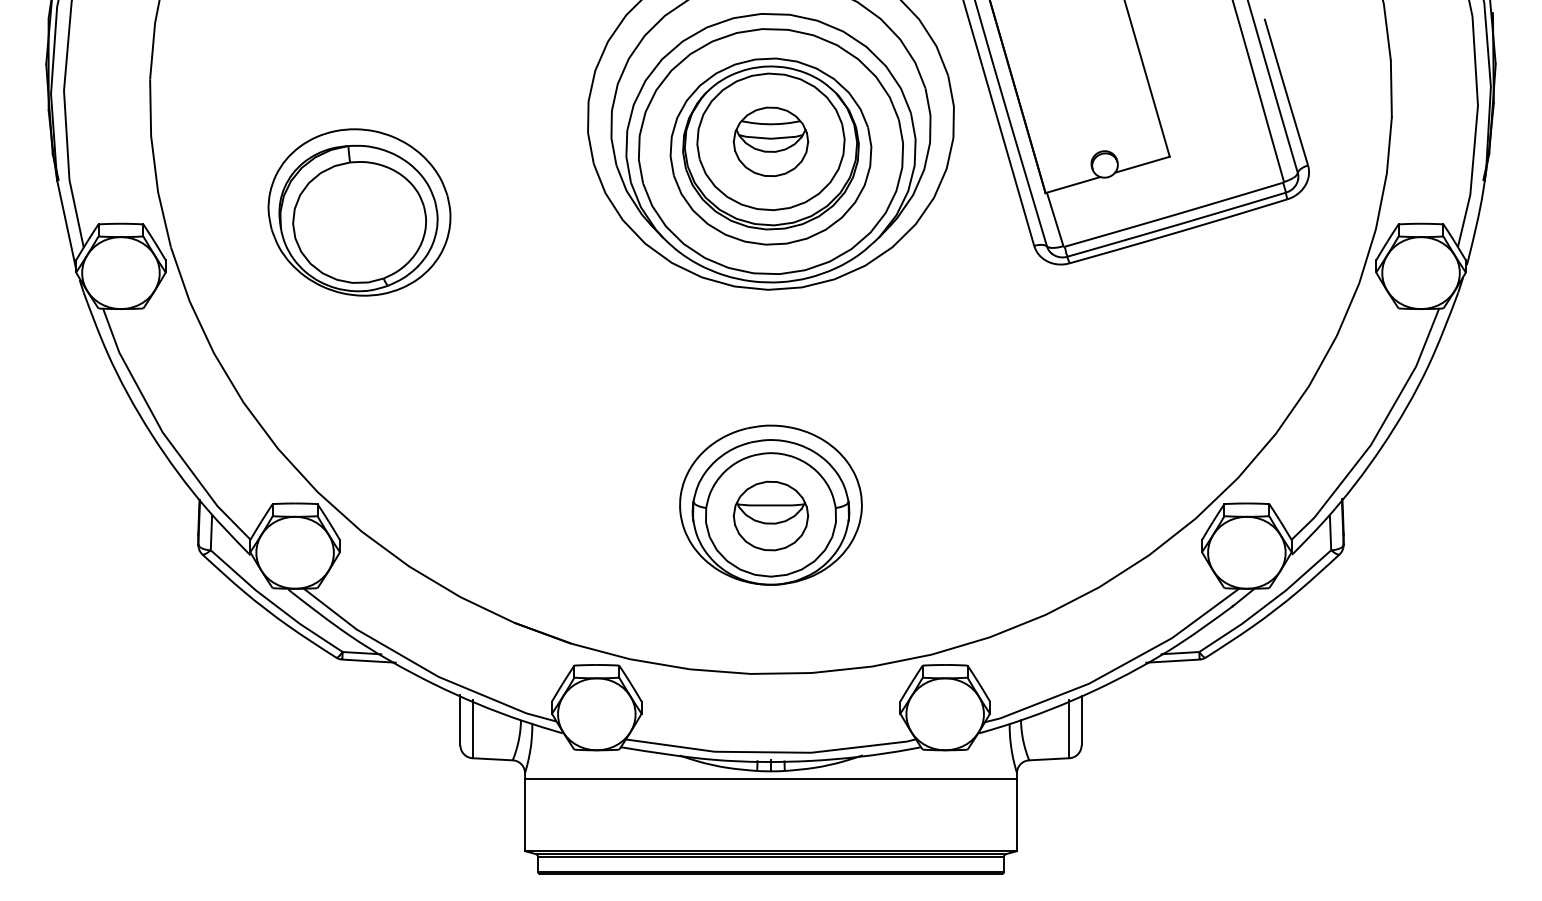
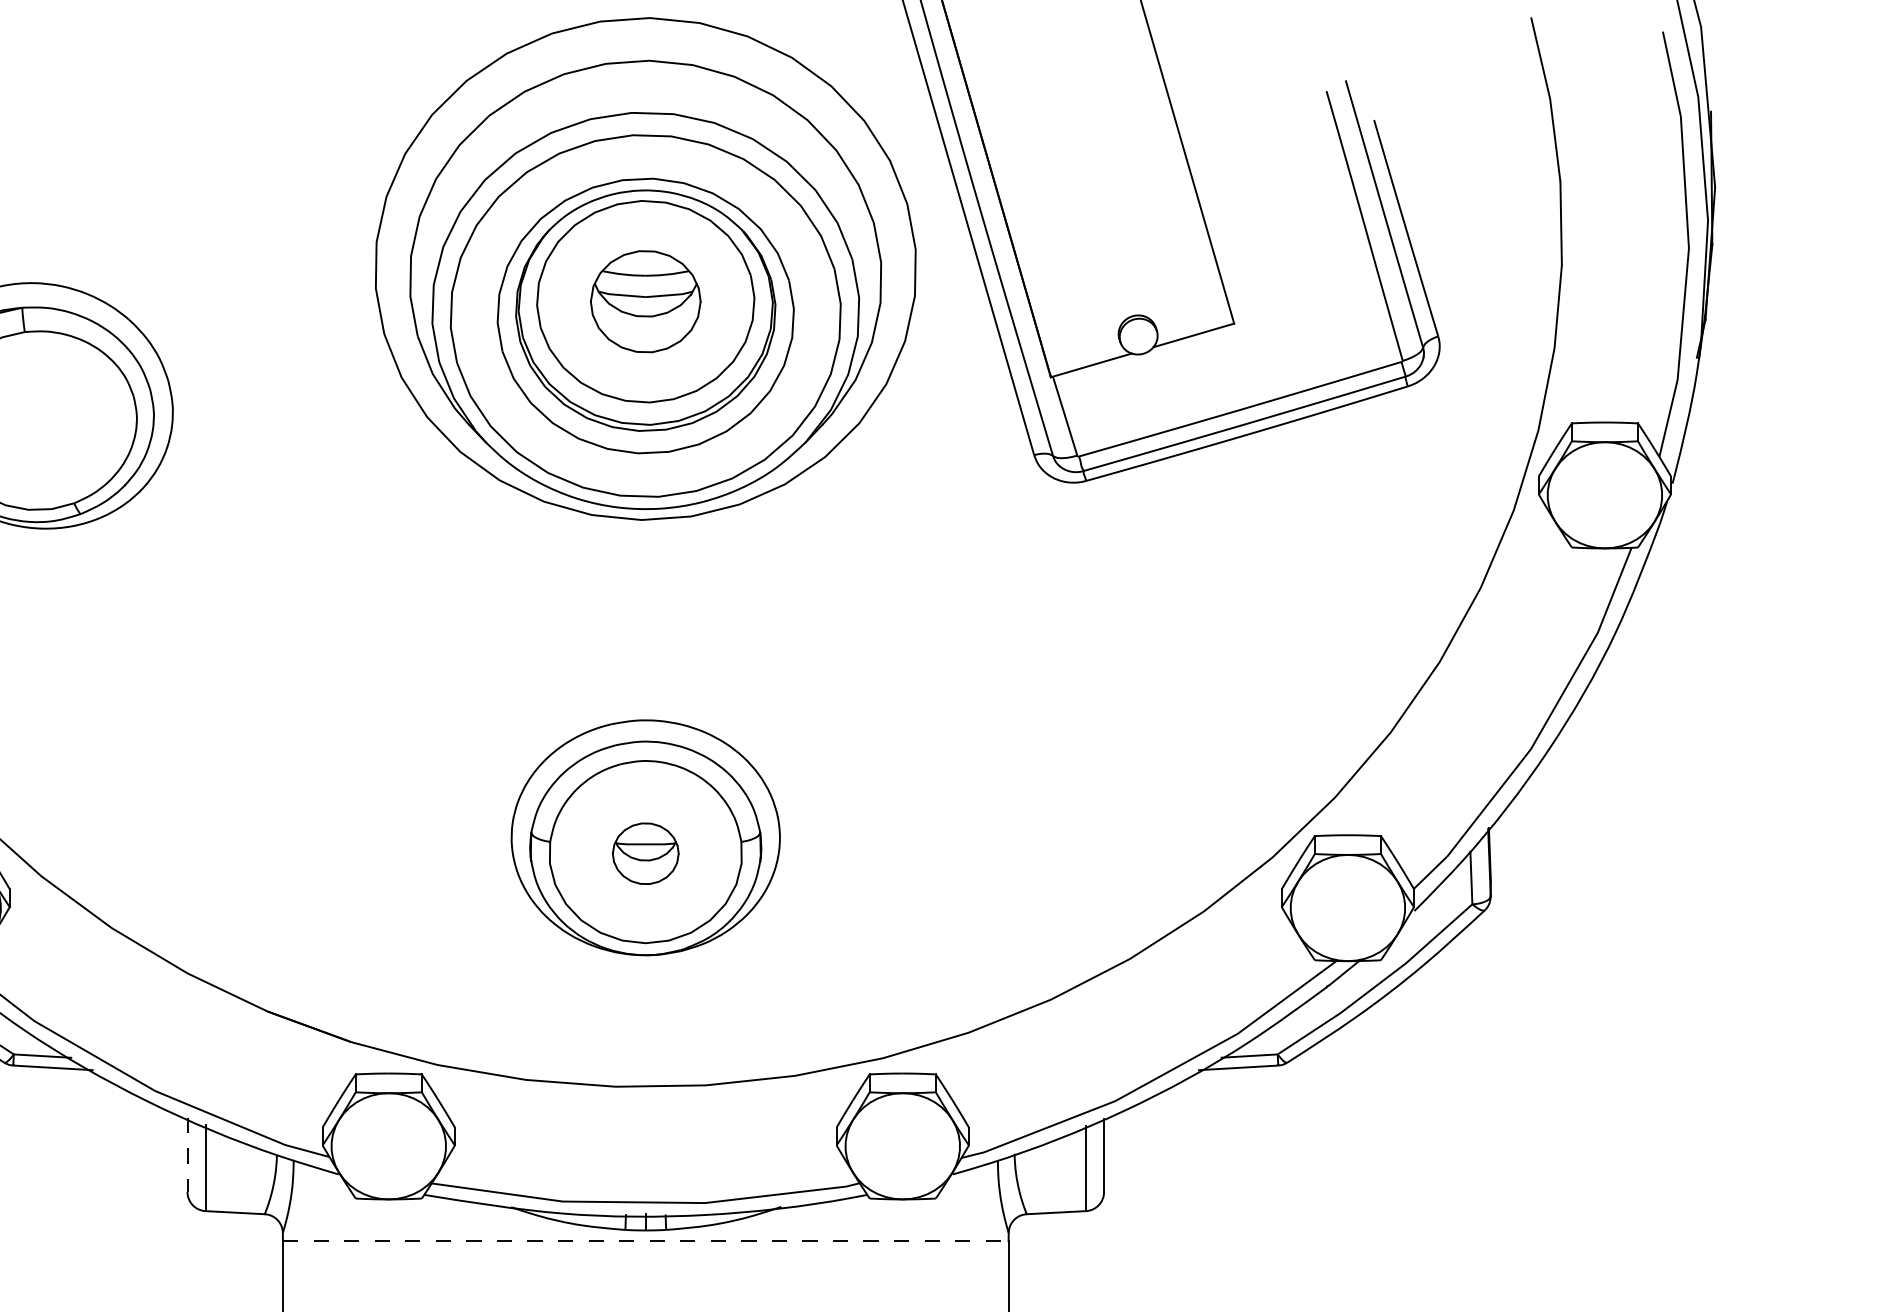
part: (770, 515) -> (645, 852), size x0.6
line: (460, 720) -> (187, 1155), solid -> dashed
line: (771, 778) -> (646, 1241), solid -> dashed

